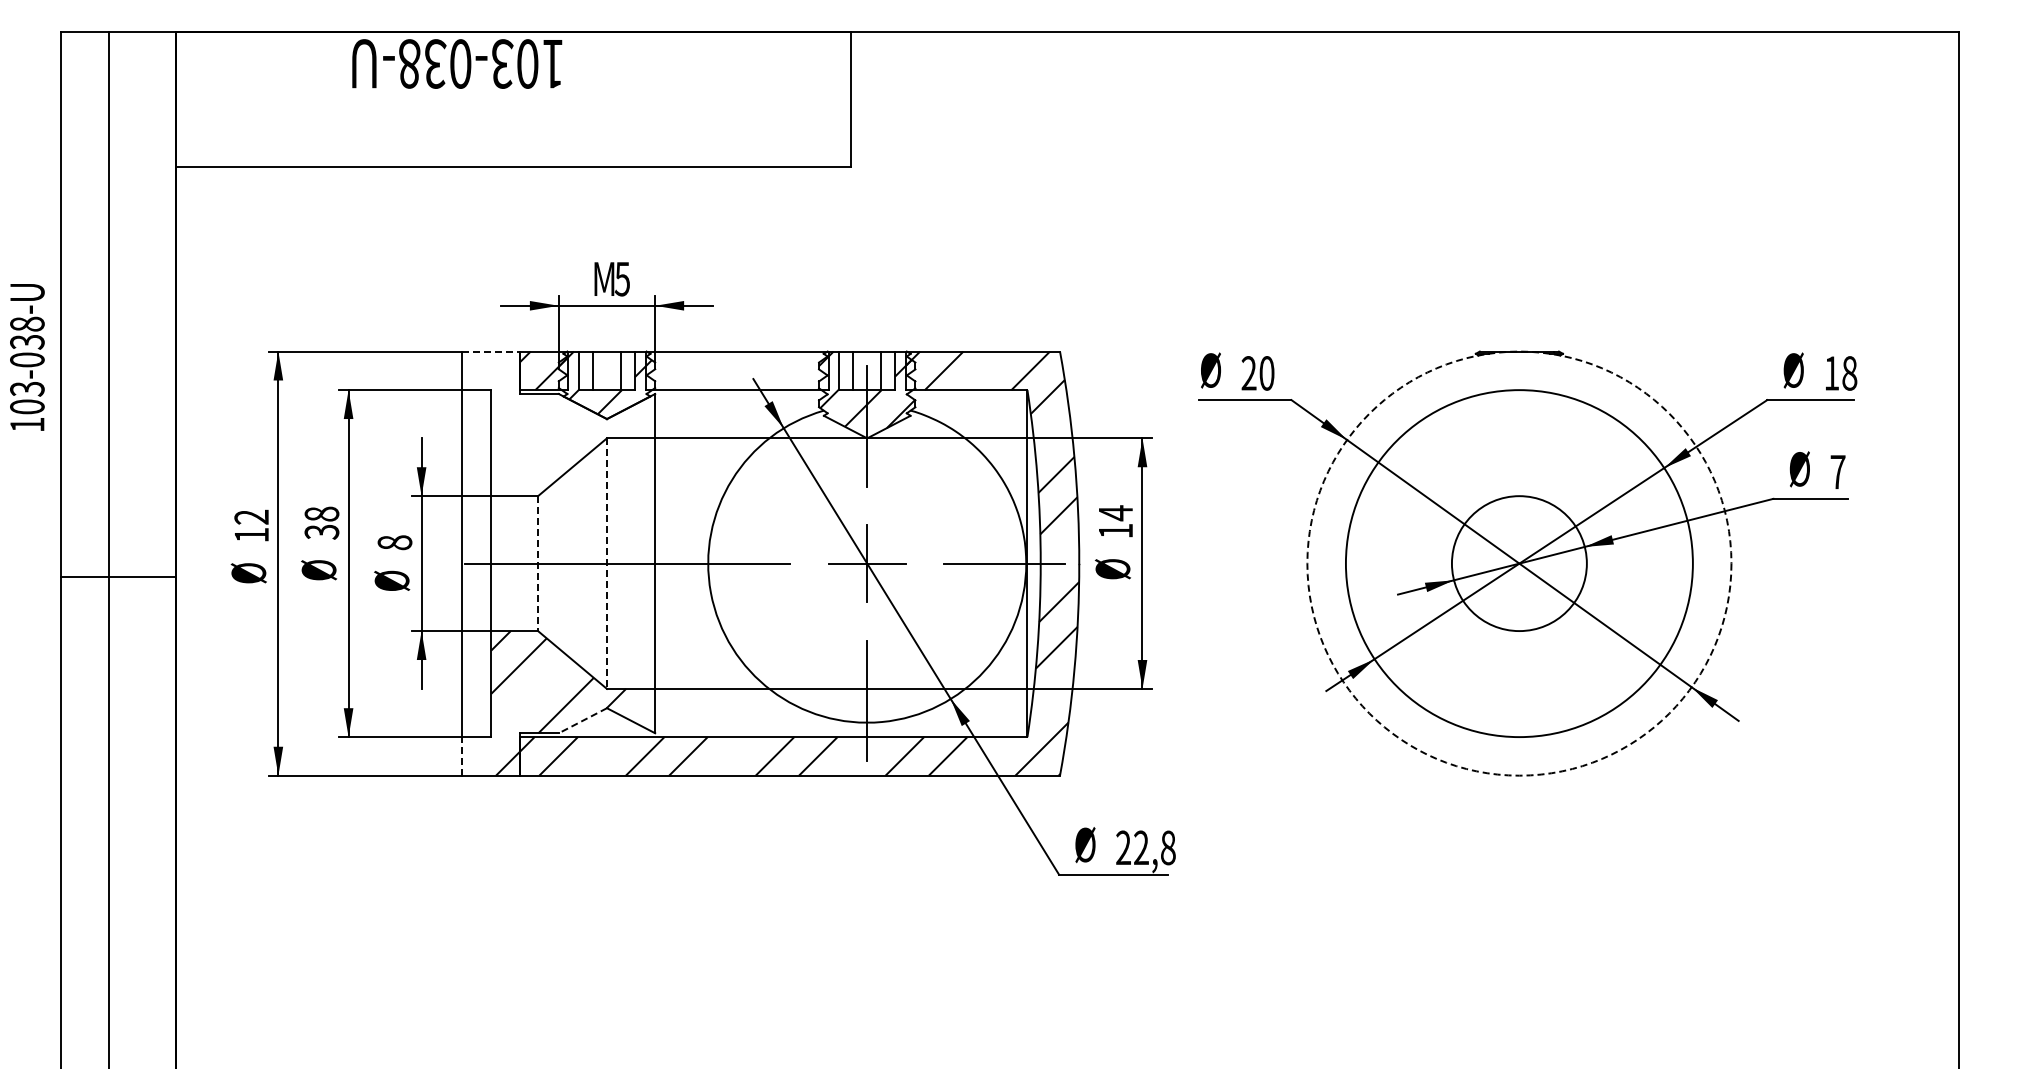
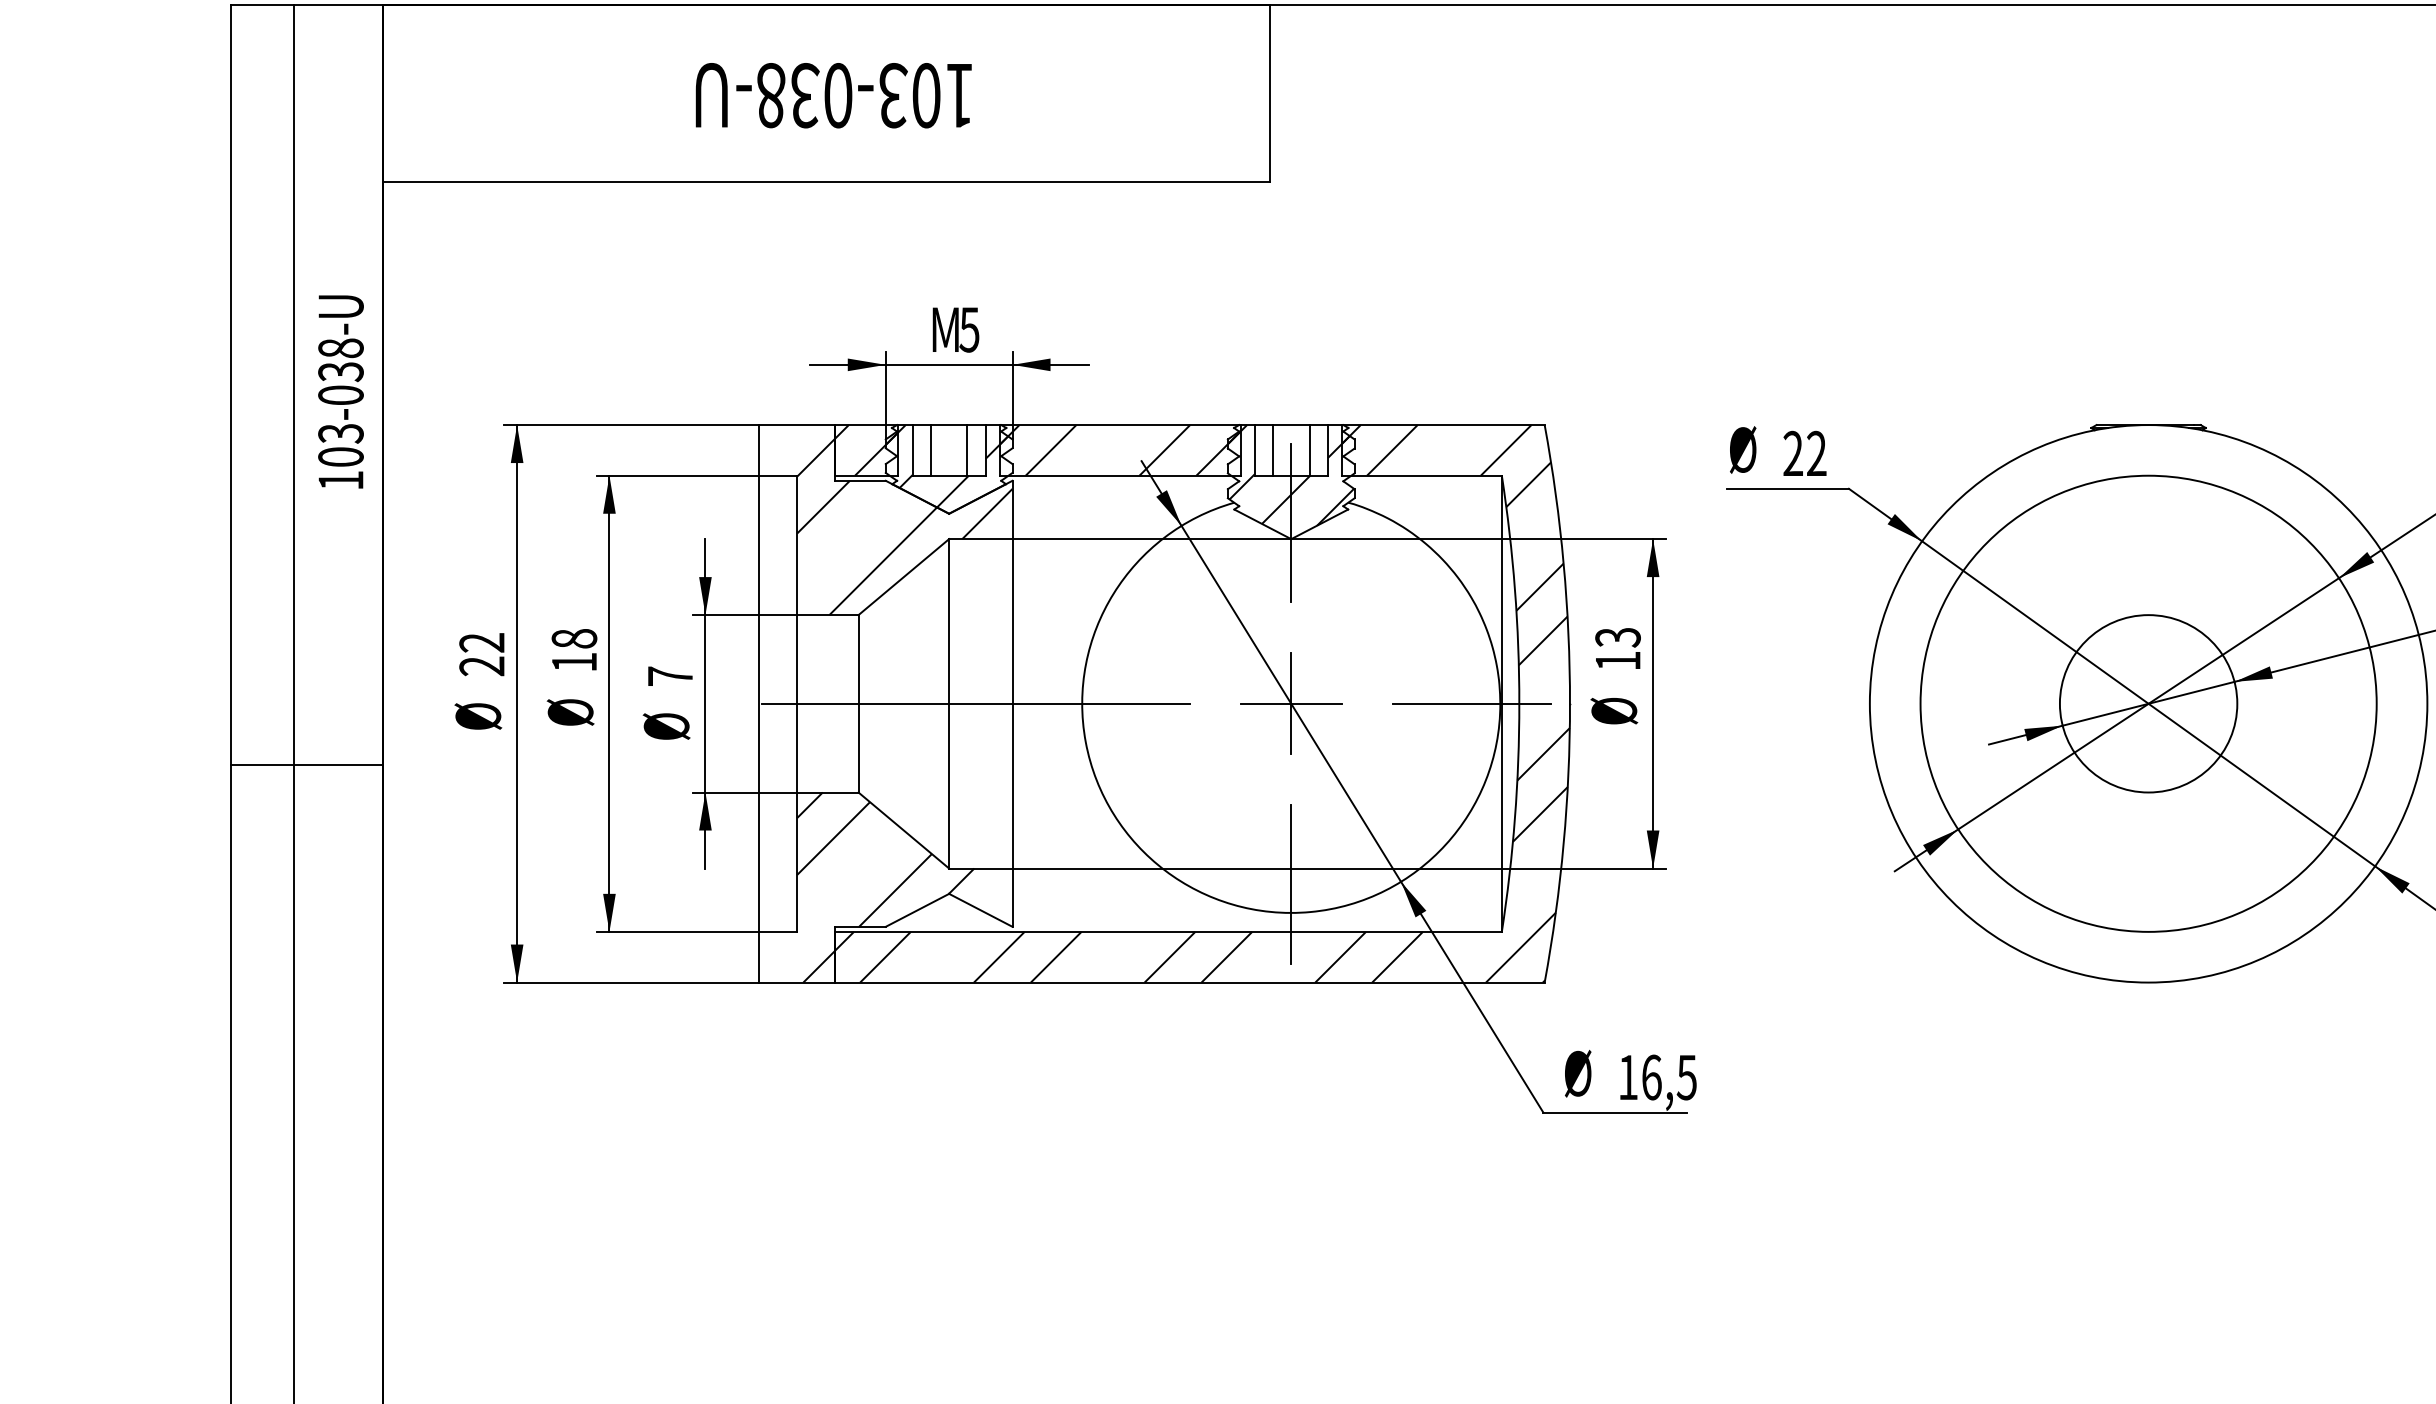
text: (457, 63) -> (834, 94), moved
line: (491, 351) -> (797, 424), dashed -> solid
text: (27, 357) -> (341, 392), moved
hatch: (736, 370) -> (1119, 449), added
text: (1266, 373) -> (1816, 453), 20 -> 22
hatch: (573, 428) -> (905, 526), added
text: (1115, 513) -> (1617, 637), 14 -> 13
text: (321, 532) -> (573, 662), 38 -> 18
text: (251, 534) -> (481, 665), 12 -> 22
text: (394, 542) -> (669, 676), 8 -> 7
circle: (1519, 563) -> (2148, 703), dashed -> solid
line: (538, 564) -> (859, 704), dashed -> solid
line: (607, 564) -> (949, 704), dashed -> solid
line: (118, 577) -> (306, 765), moved
line: (582, 720) -> (916, 910), dashed -> solid
line: (462, 755) -> (759, 956), dashed -> solid
text: (1145, 847) -> (1657, 1076), 22,8 -> 16,5

